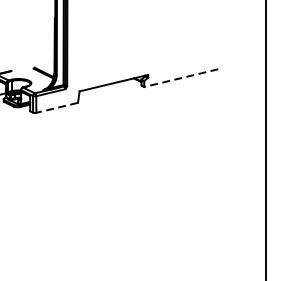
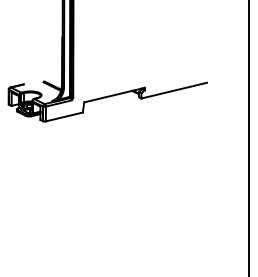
line: (181, 77) -> (174, 90), dashed -> solid
line: (57, 107) -> (64, 116), dashed -> solid

